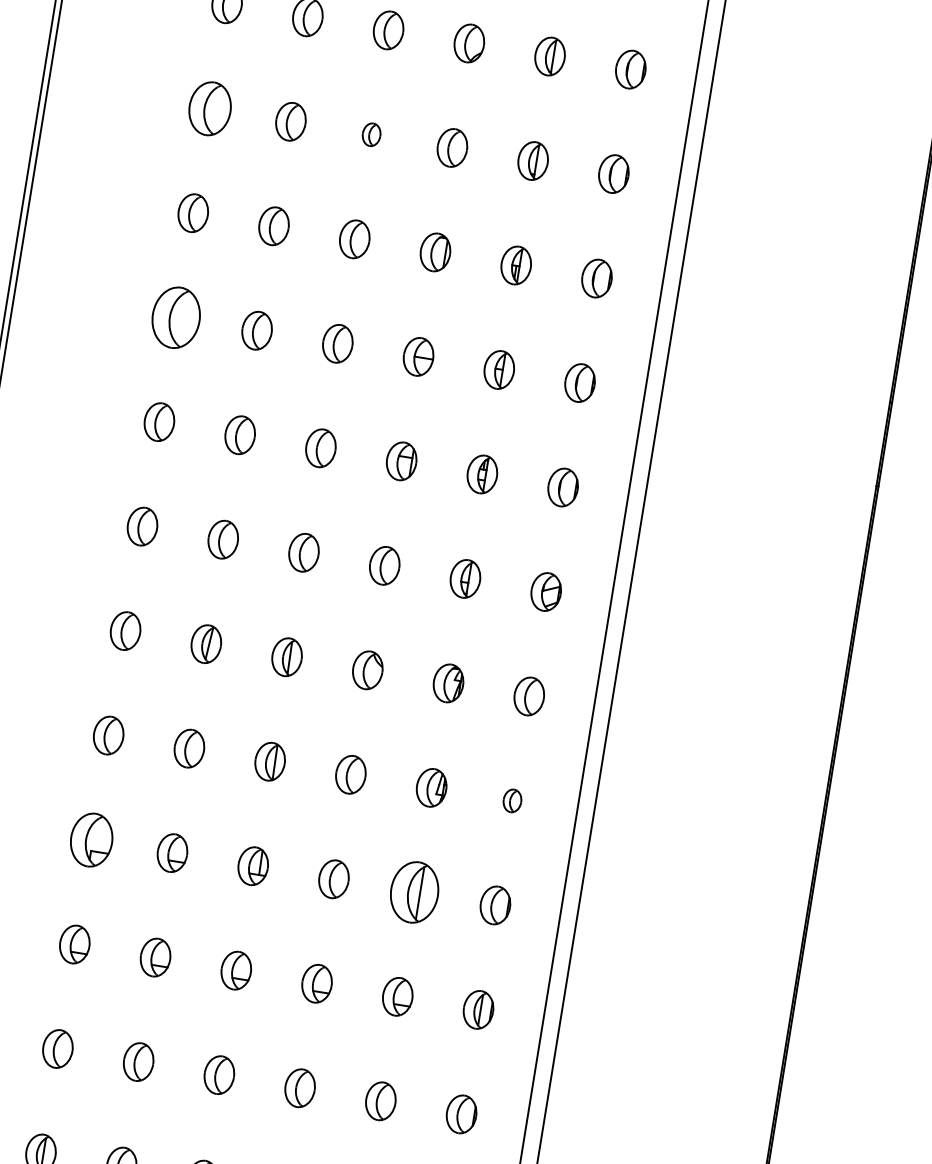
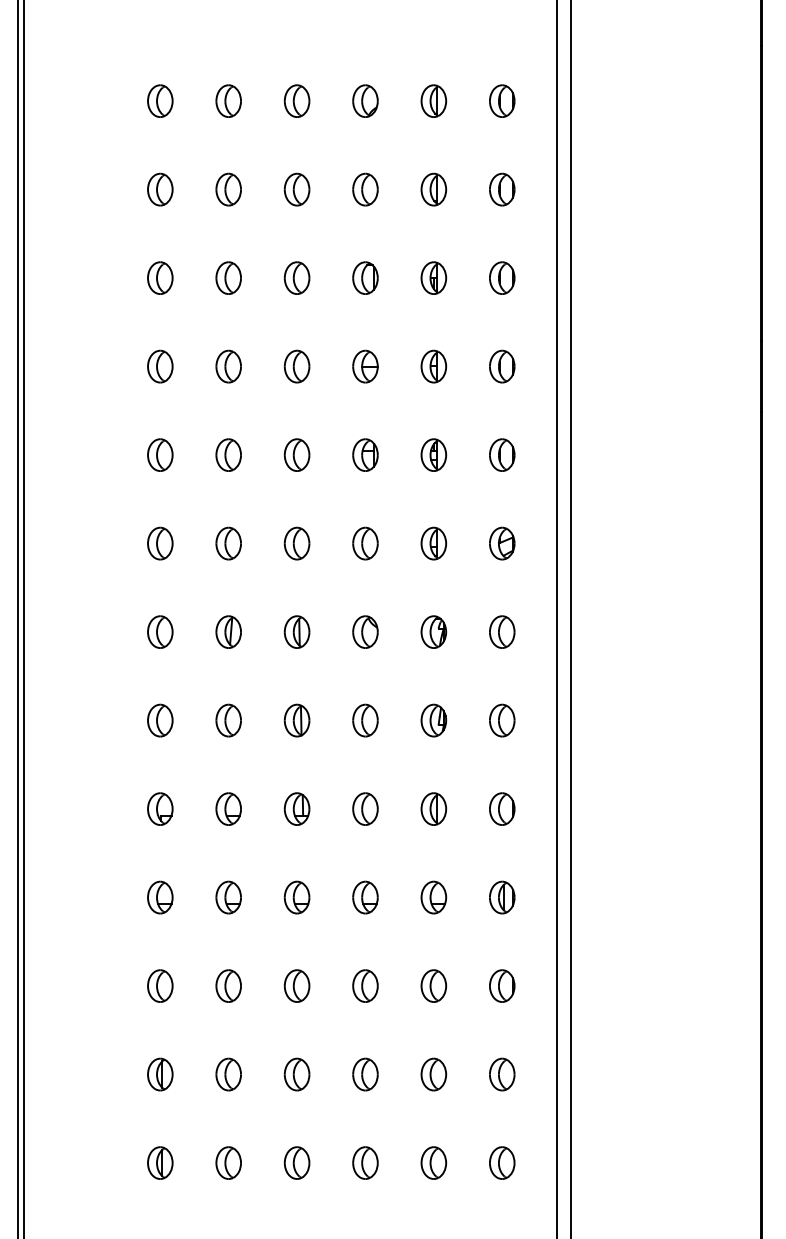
part: (210, 108) -> (160, 189), size x0.71
part: (371, 134) -> (296, 189), size x1.67
part: (176, 317) -> (160, 366), size x0.62
part: (512, 800) -> (502, 720), size x1.67
part: (92, 839) -> (160, 808), size x0.71
part: (414, 891) -> (433, 808), size x0.62

